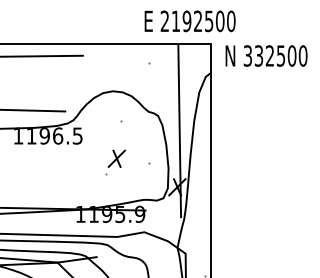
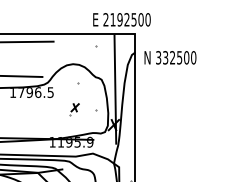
text: (266, 55) -> (170, 57), moved
text: (31, 135) -> (21, 92), 1196.5 -> 1796.5
part: (115, 162) -> (74, 109), size x0.7

